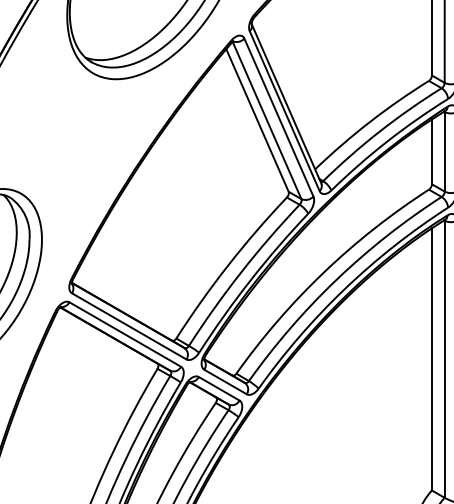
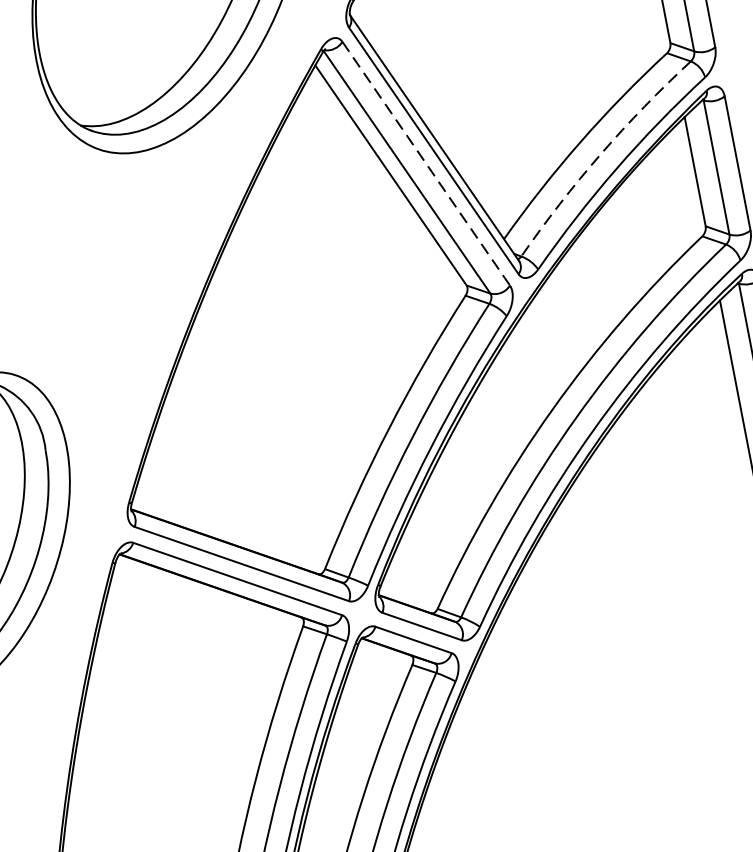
line: (279, 118) -> (427, 164), solid -> dashed
arc: (379, 131) -> (600, 154), solid -> dashed

